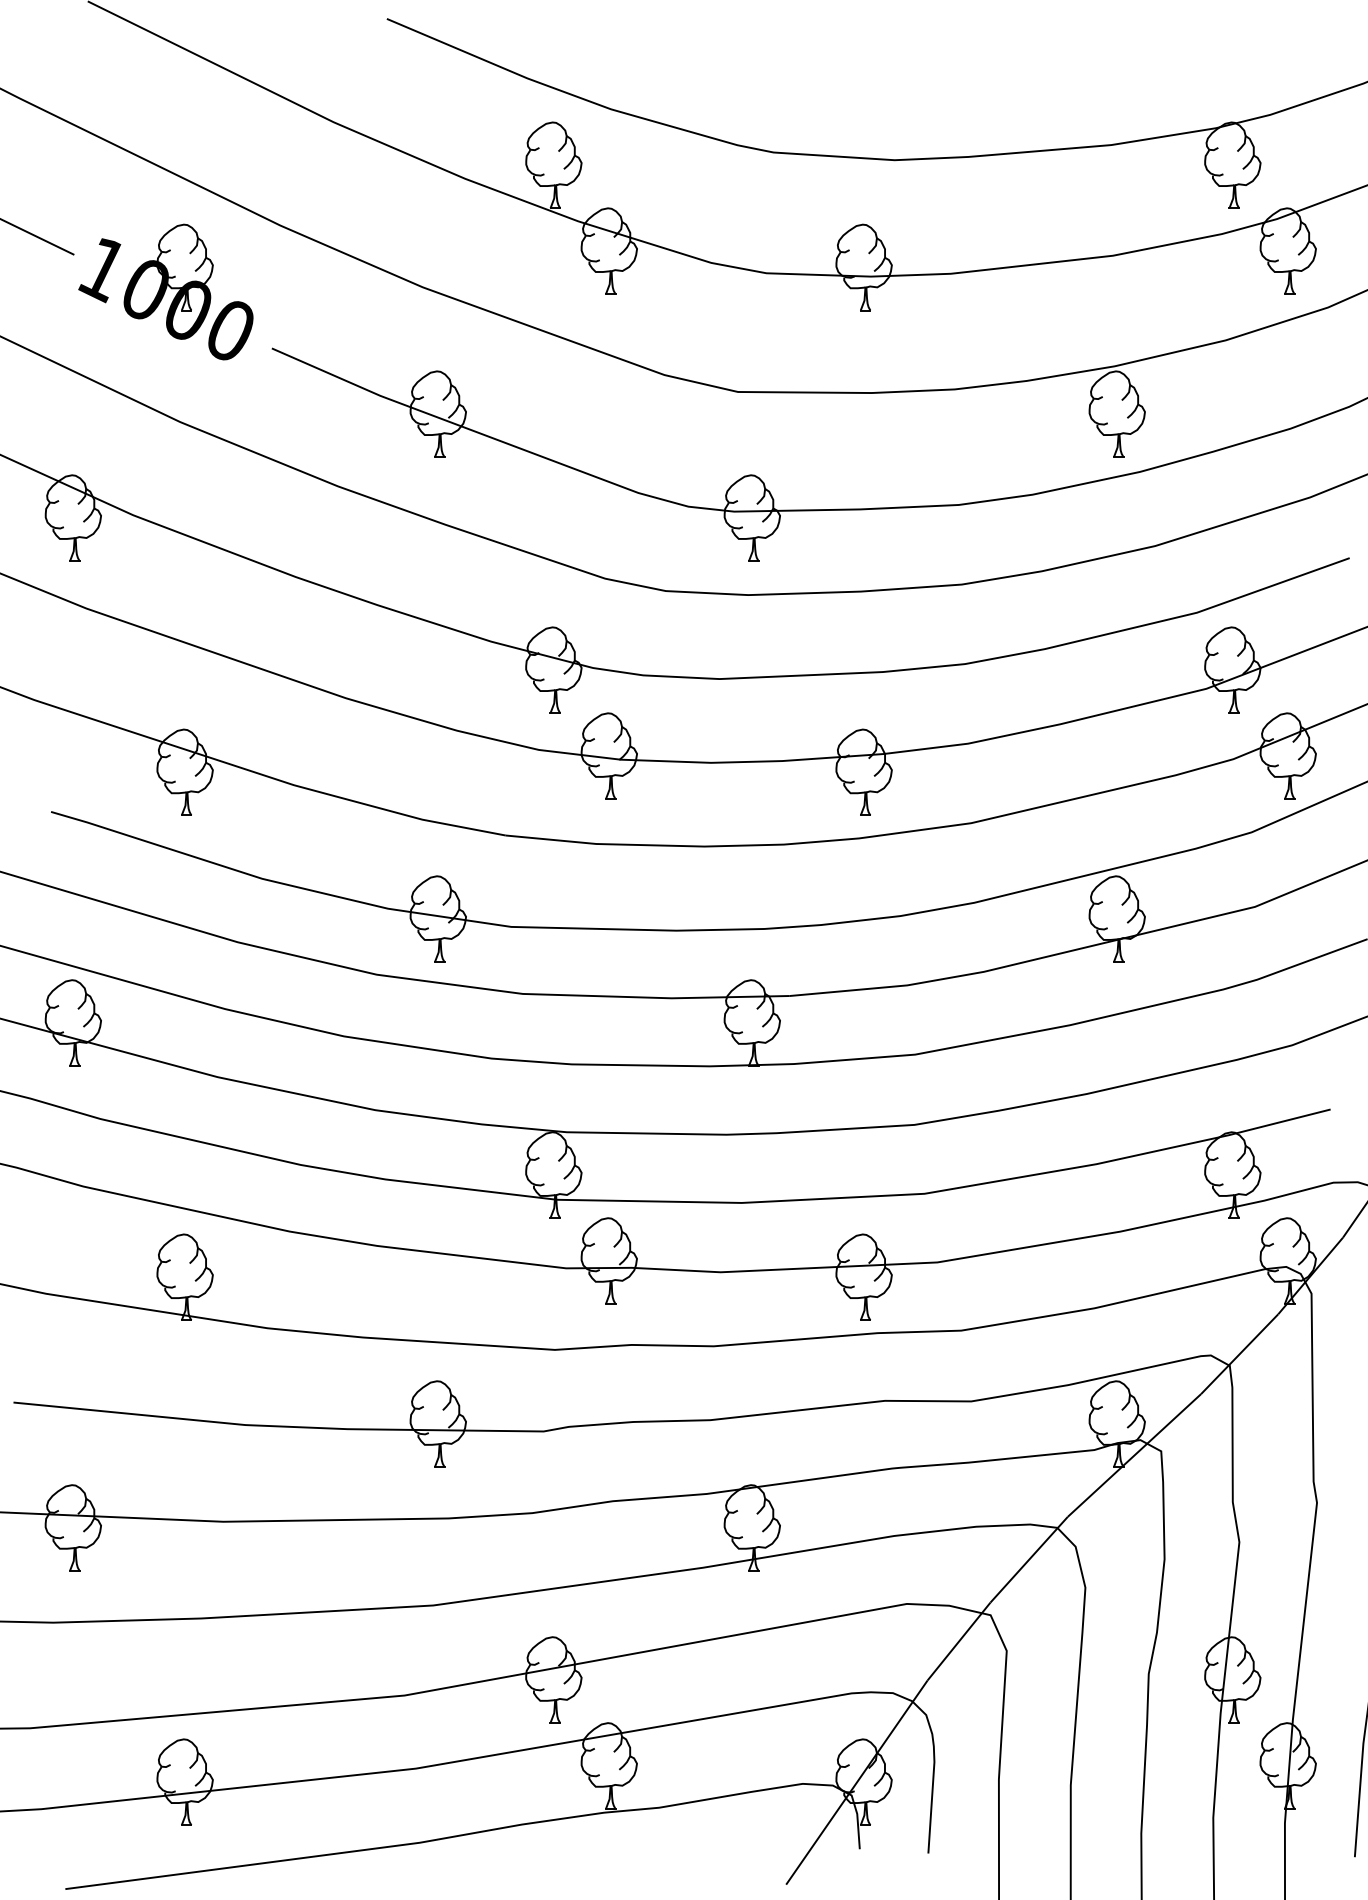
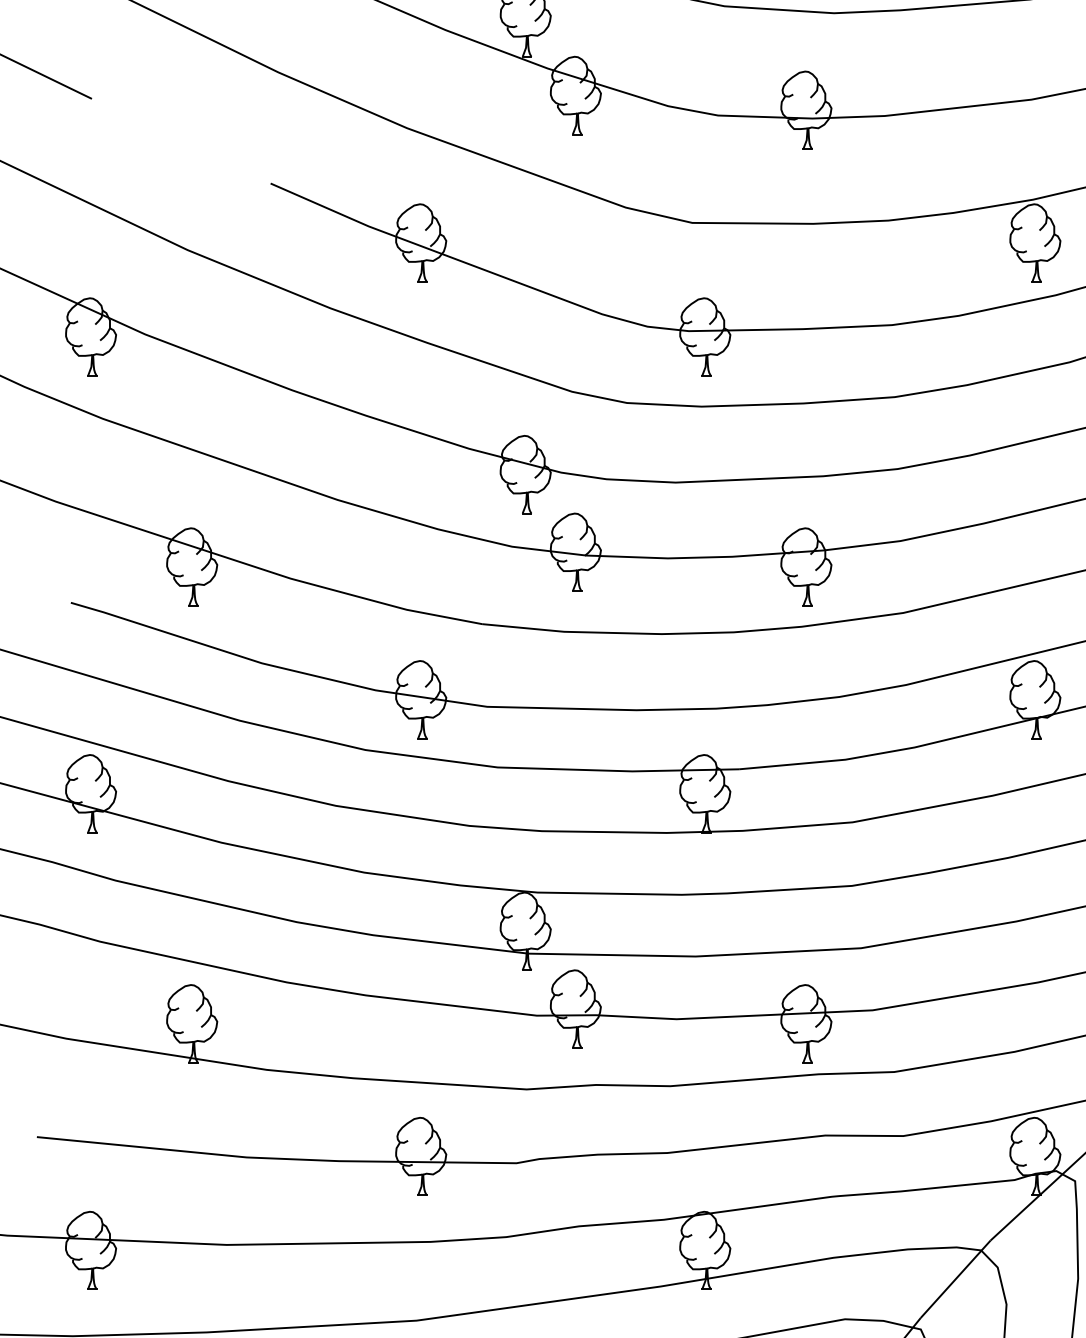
part: (165, 291) -> (174, 132), removed

